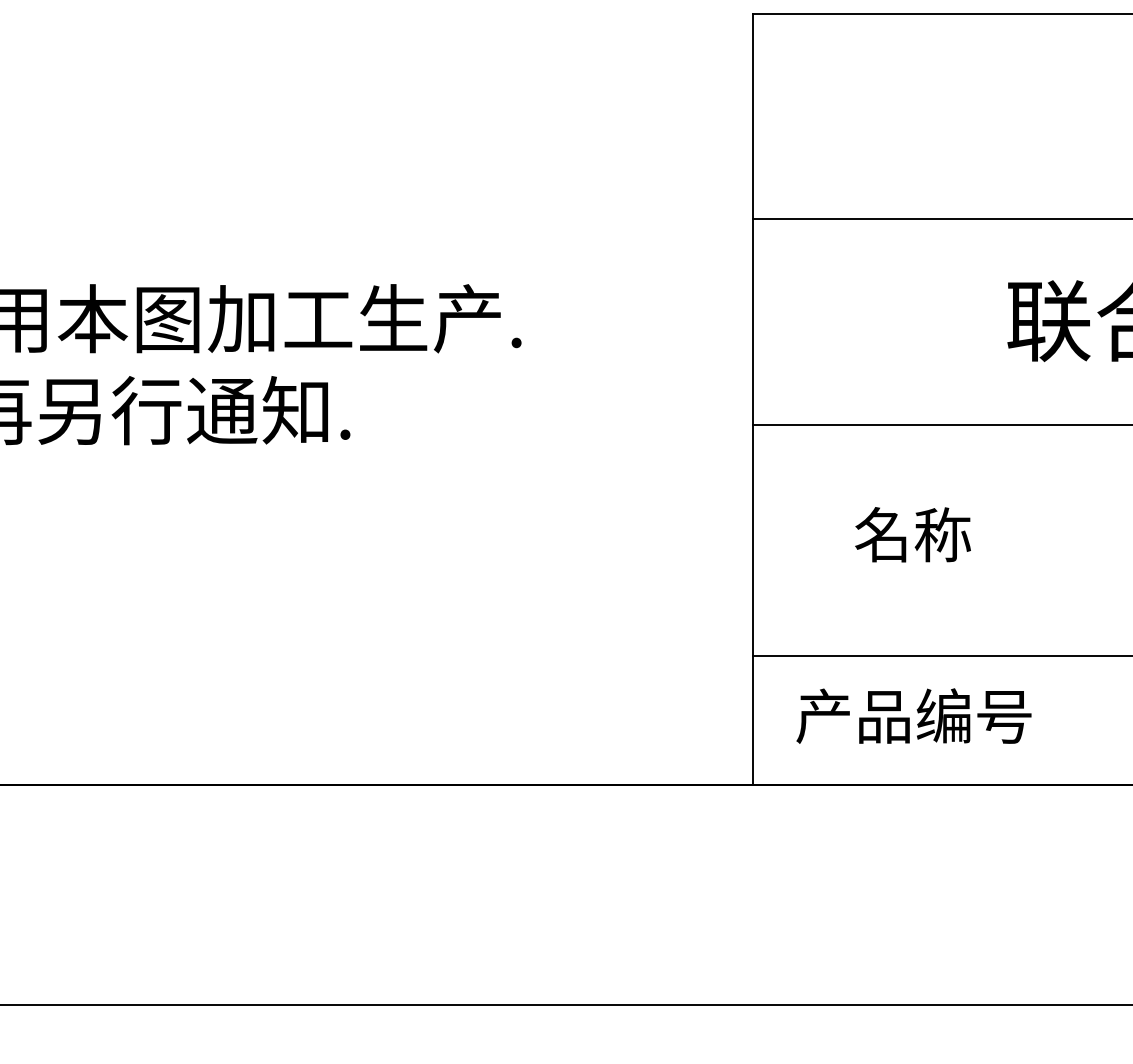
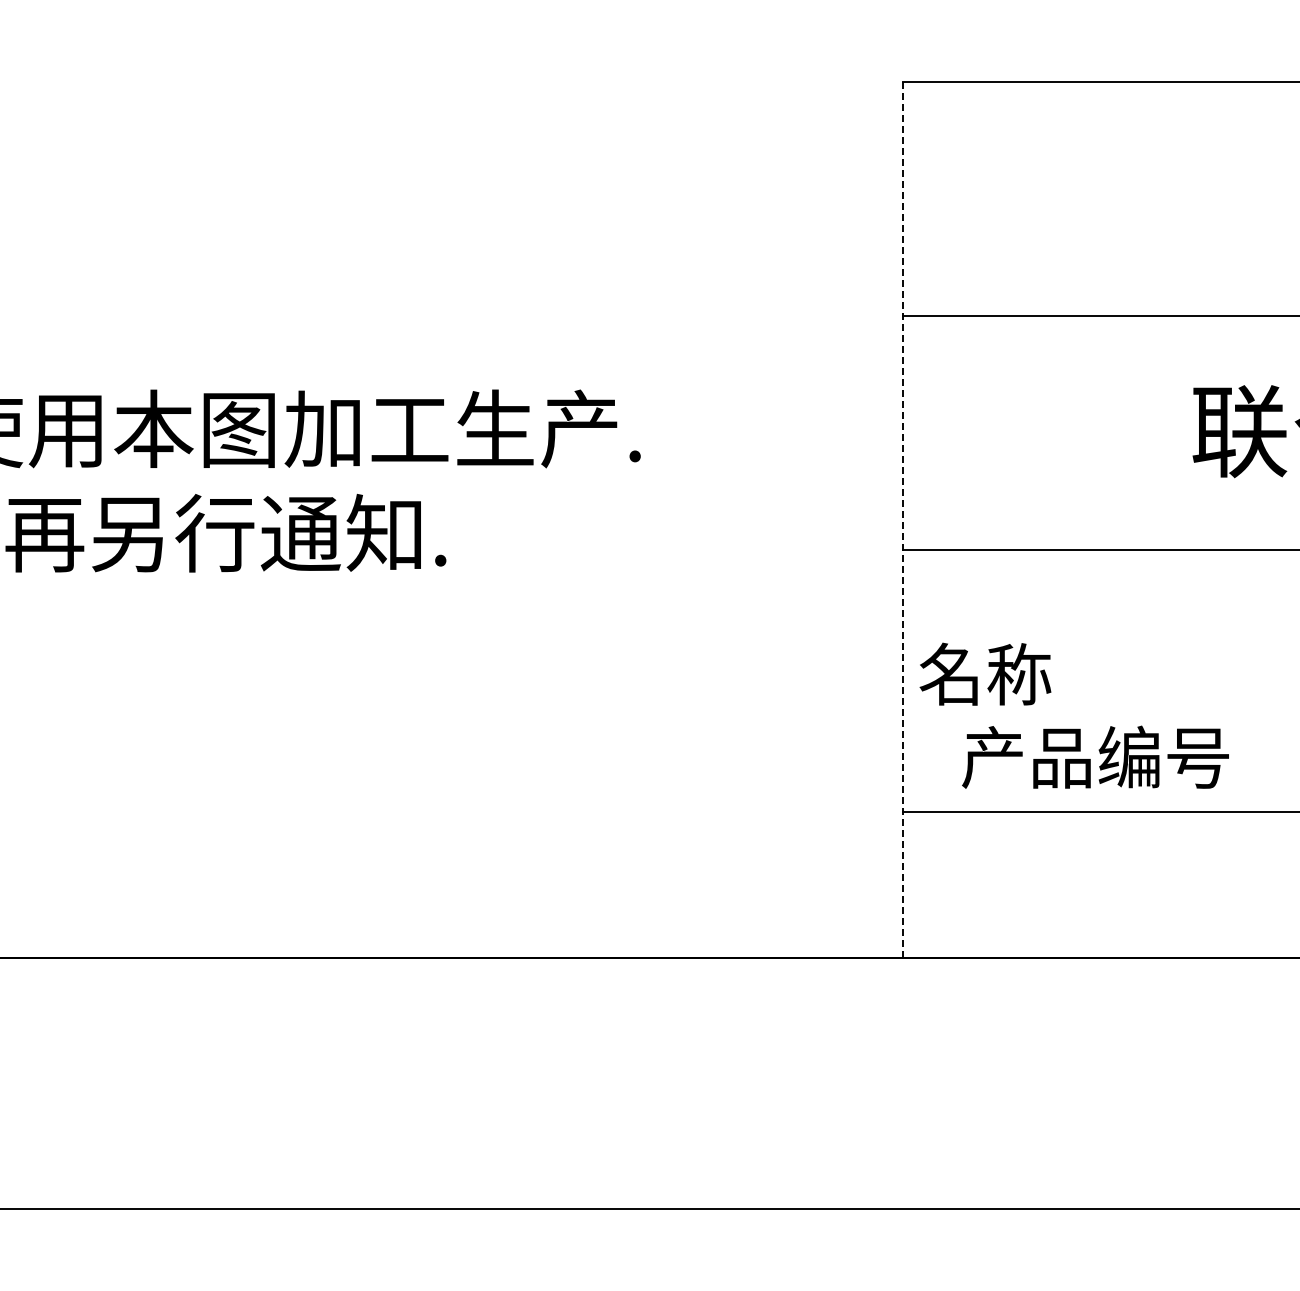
line: (752, 399) -> (903, 520), solid -> dashed
text: (913, 534) -> (985, 673), moved
text: (913, 715) -> (1095, 756), moved

